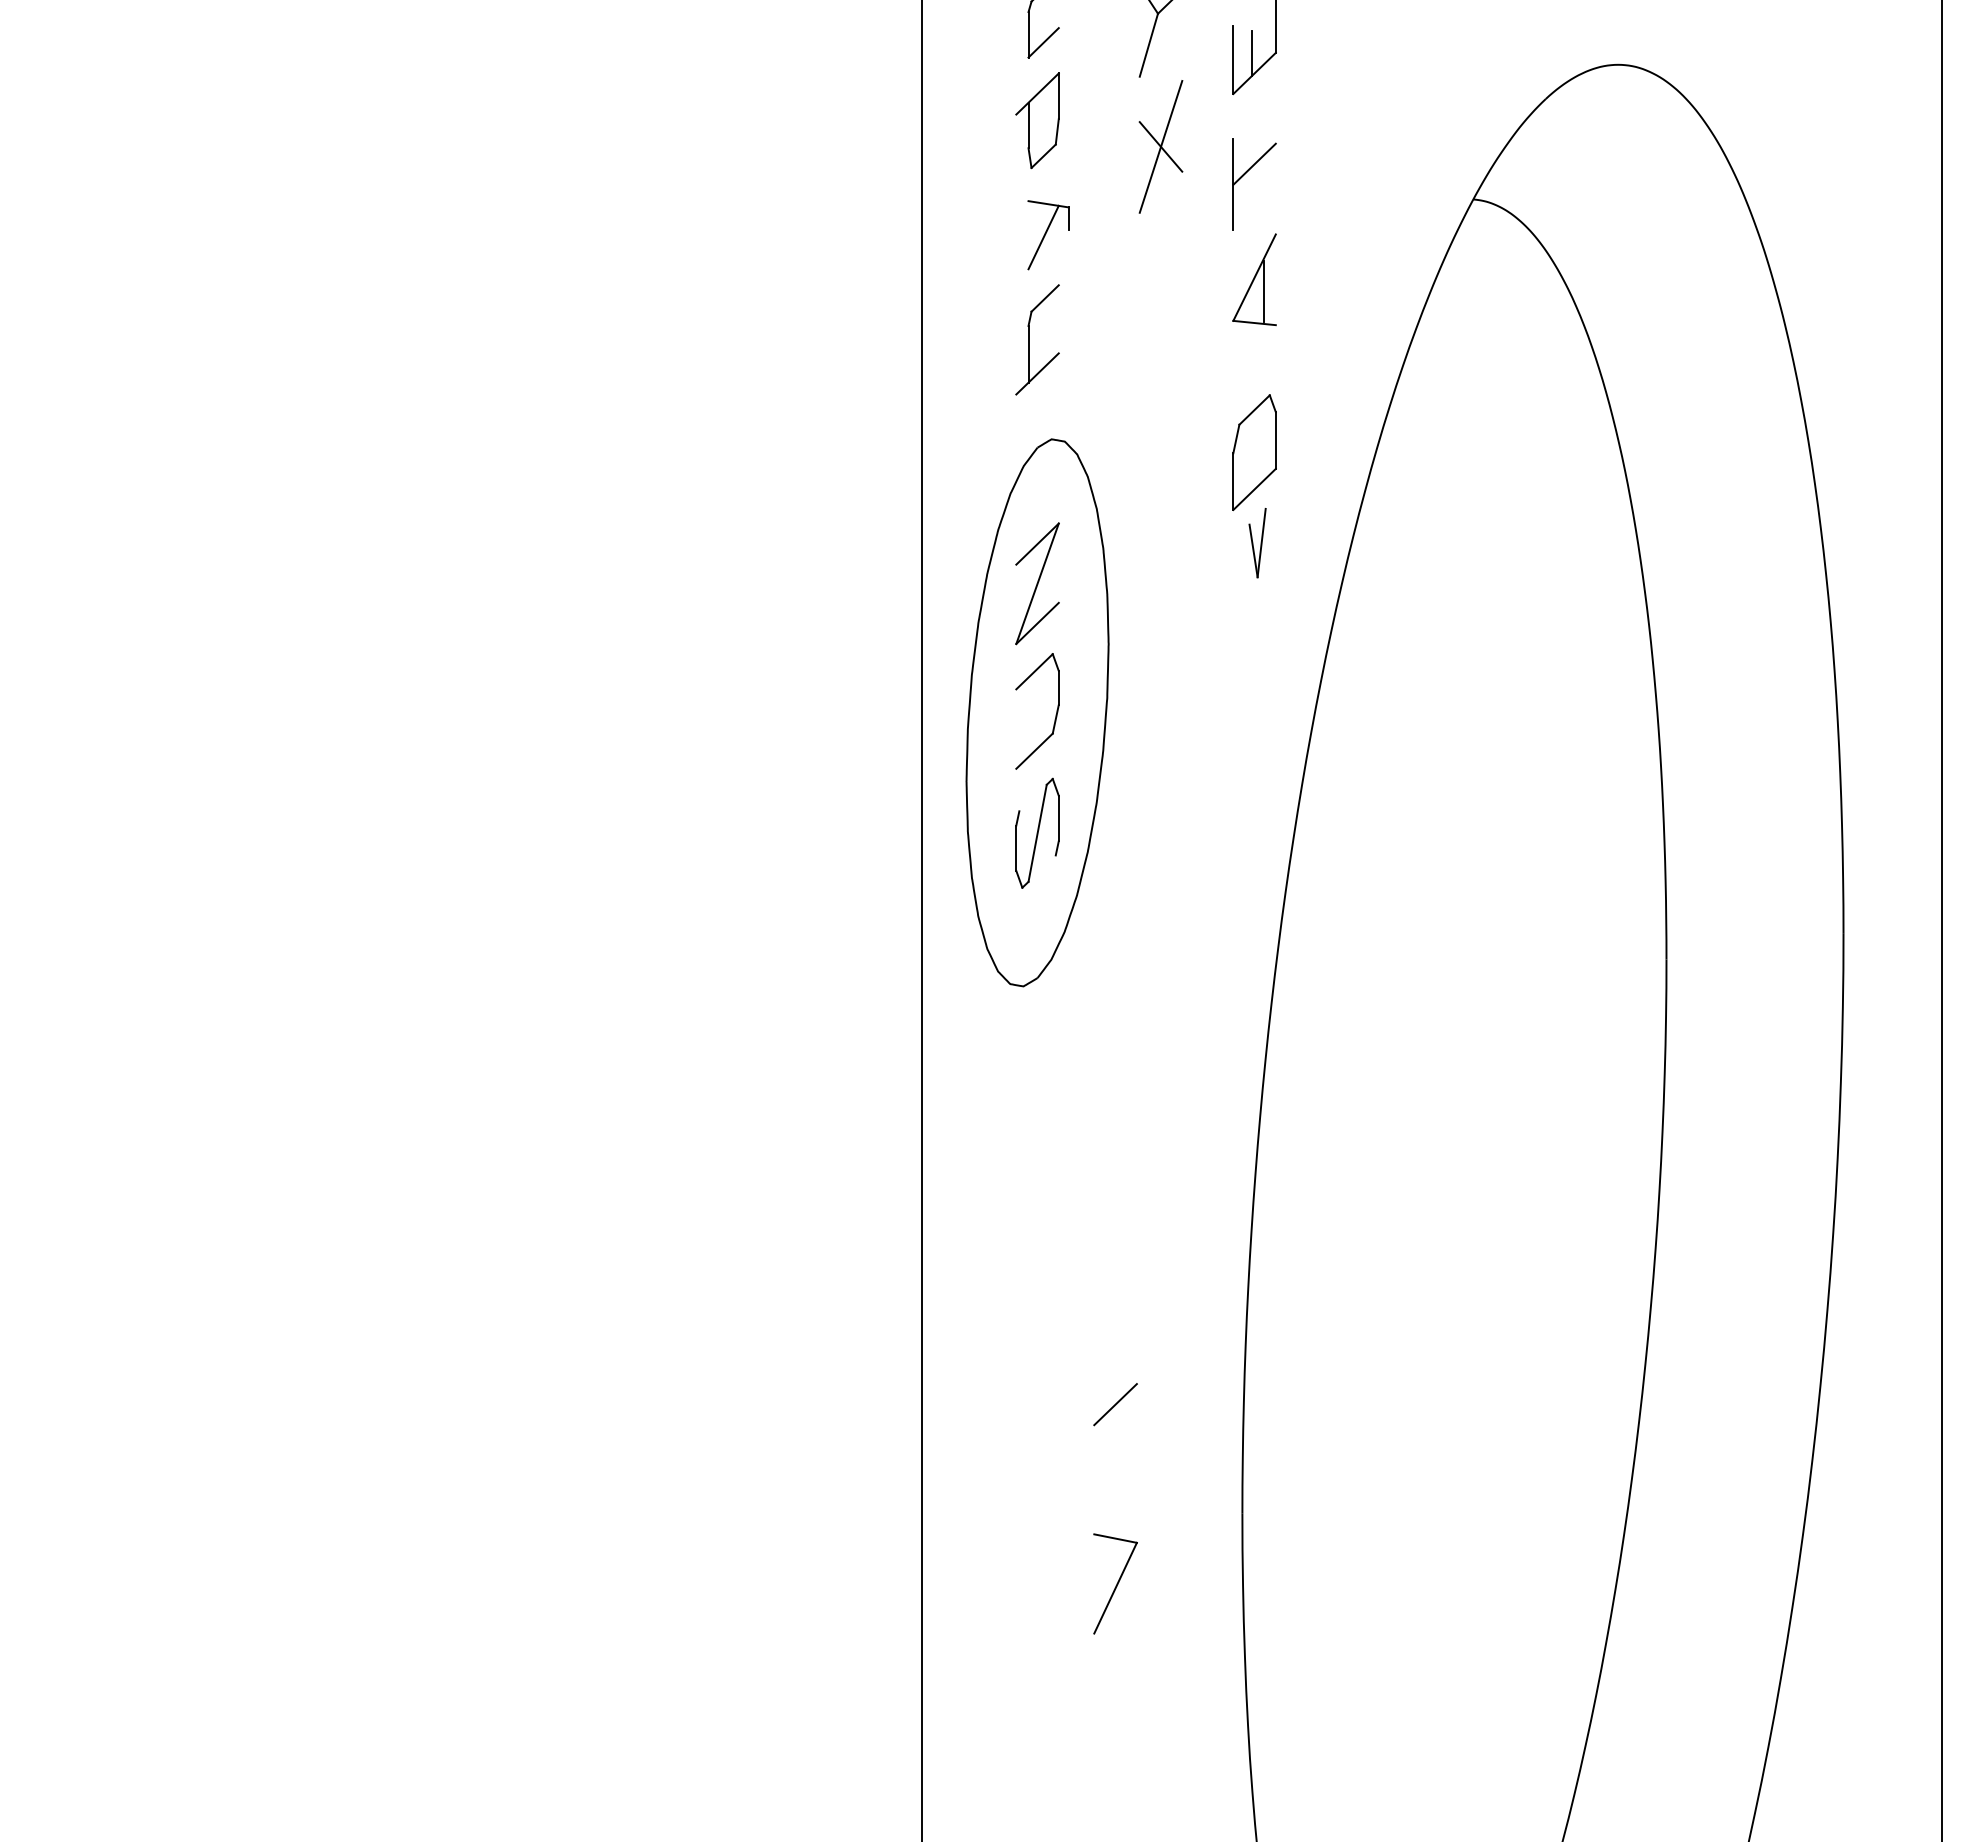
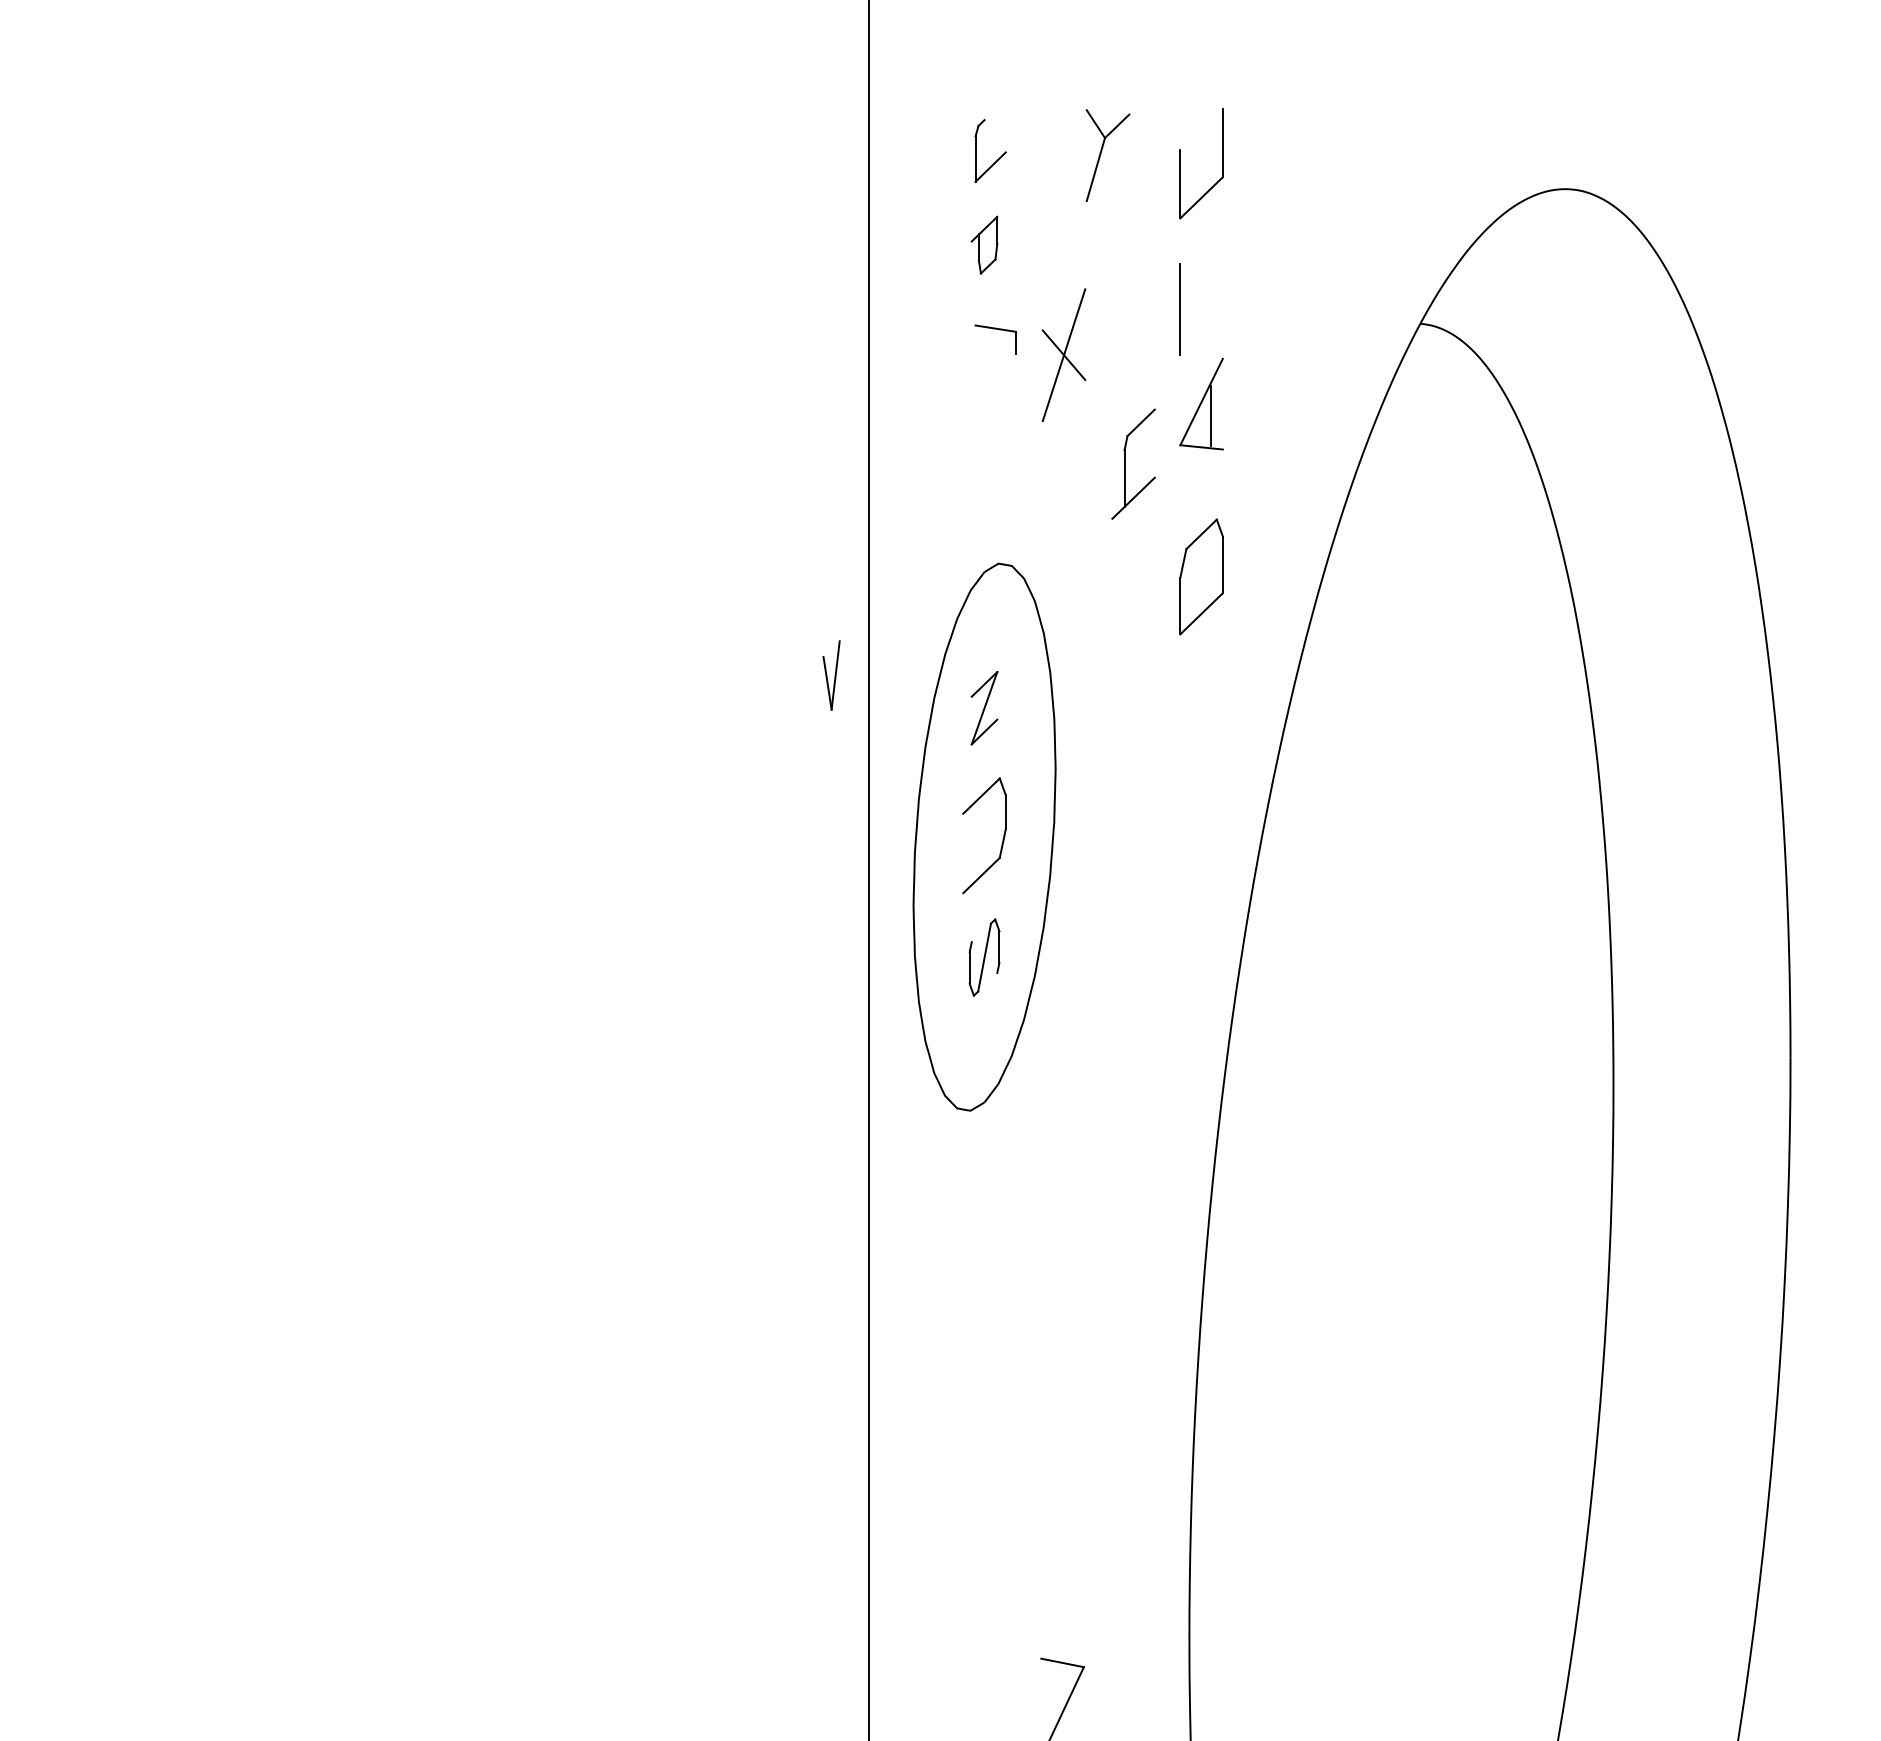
line: (1251, 53) -> (1198, 177), removed
part: (1037, 120) -> (984, 244), size x0.6
part: (1160, 146) -> (1063, 354), moved
line: (1254, 163) -> (1201, 287), removed
line: (1043, 237) -> (990, 361), removed
part: (1029, 339) -> (1125, 463), moved
part: (1257, 543) -> (831, 675), moved
part: (1037, 583) -> (984, 707), size x0.6
part: (1037, 832) -> (984, 956), size x0.7
line: (1115, 1404) -> (1062, 1528), removed

